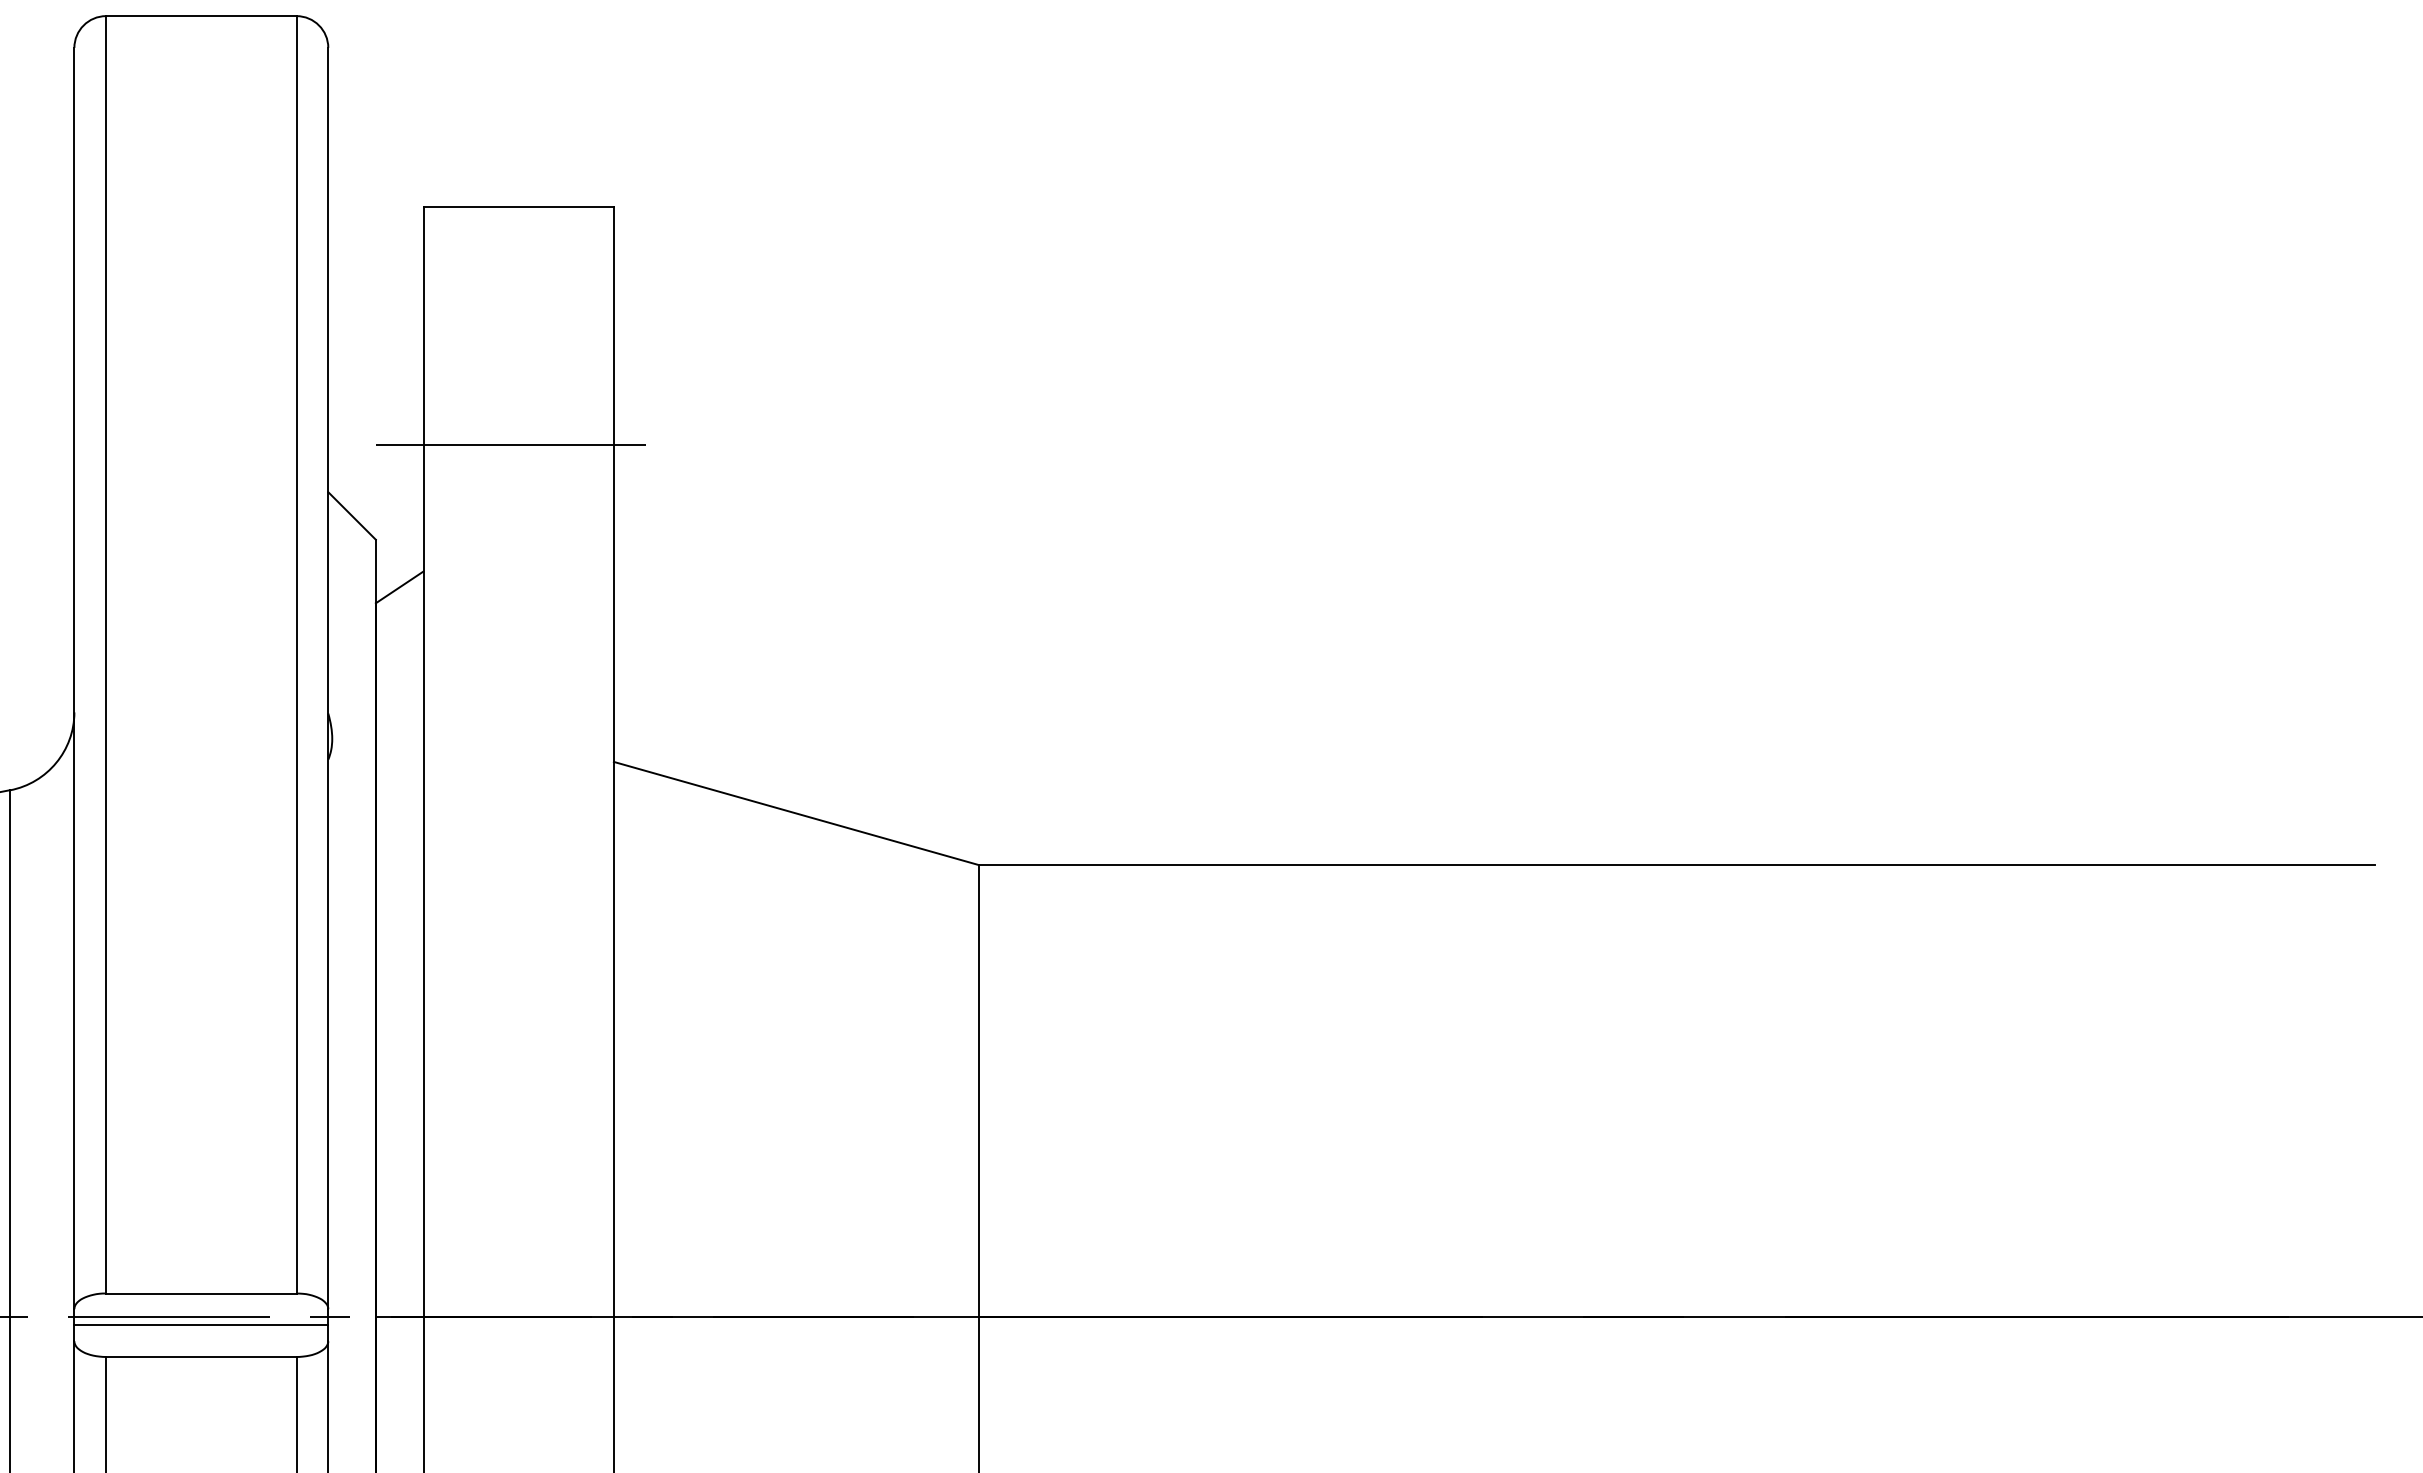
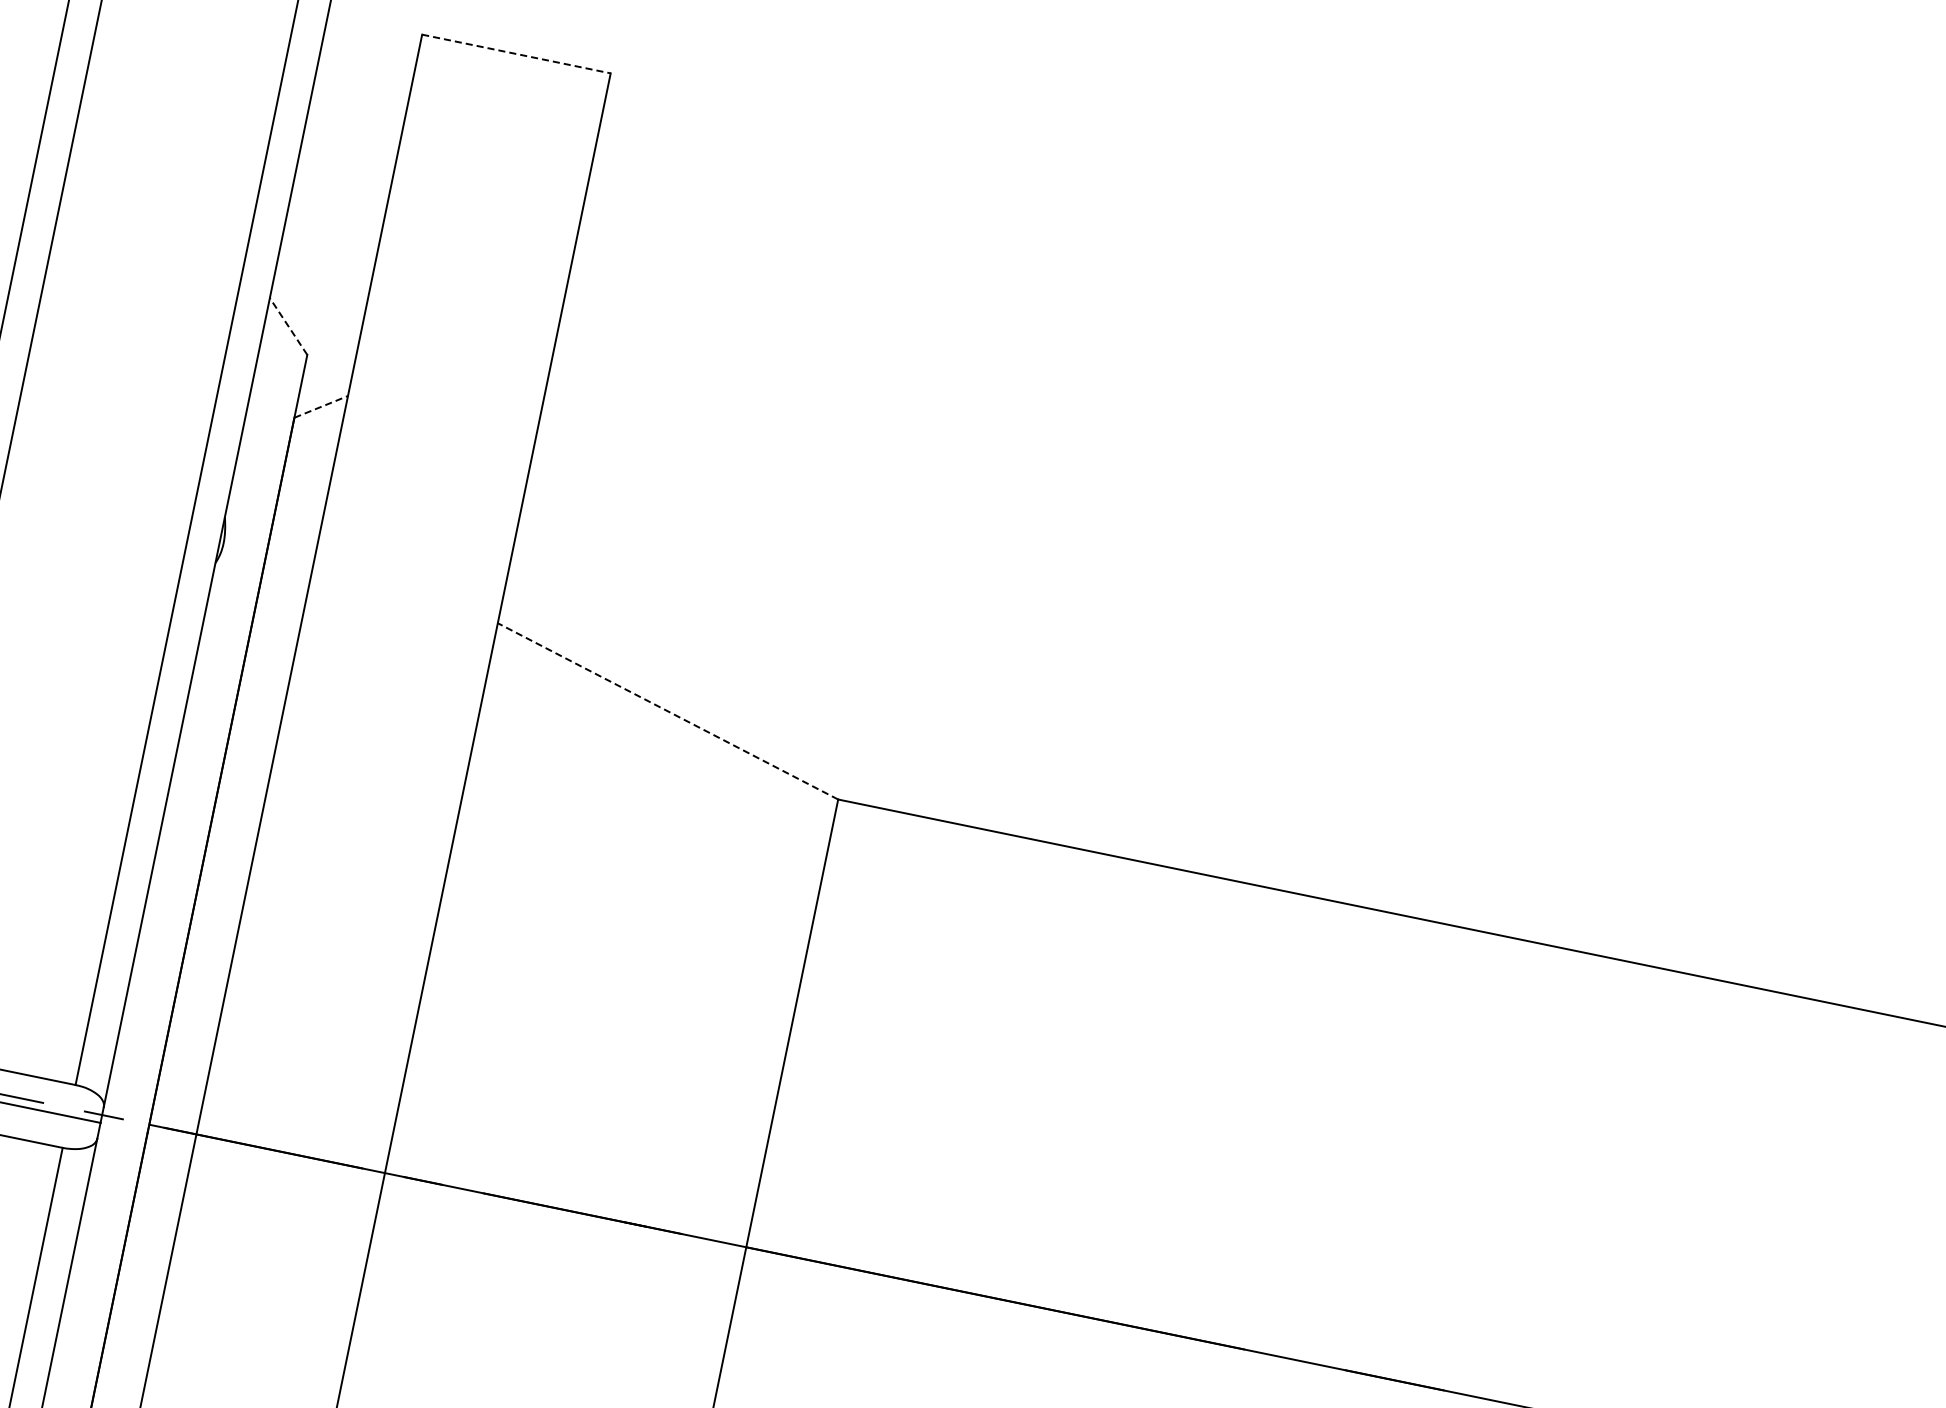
line: (519, 206) -> (517, 54), solid -> dashed
line: (510, 444) -> (459, 287), removed
line: (352, 515) -> (289, 326), solid -> dashed
line: (399, 587) -> (320, 406), solid -> dashed
line: (796, 813) -> (668, 711), solid -> dashed

